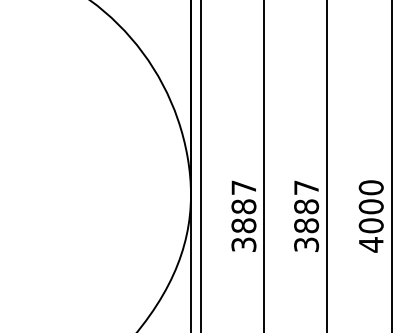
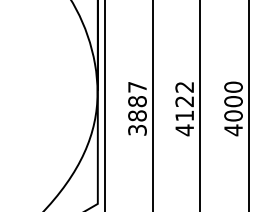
text: (306, 216) -> (184, 108), 3887 -> 4122

